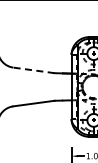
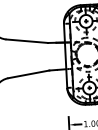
line: (33, 70) -> (26, 41), dashed -> solid

